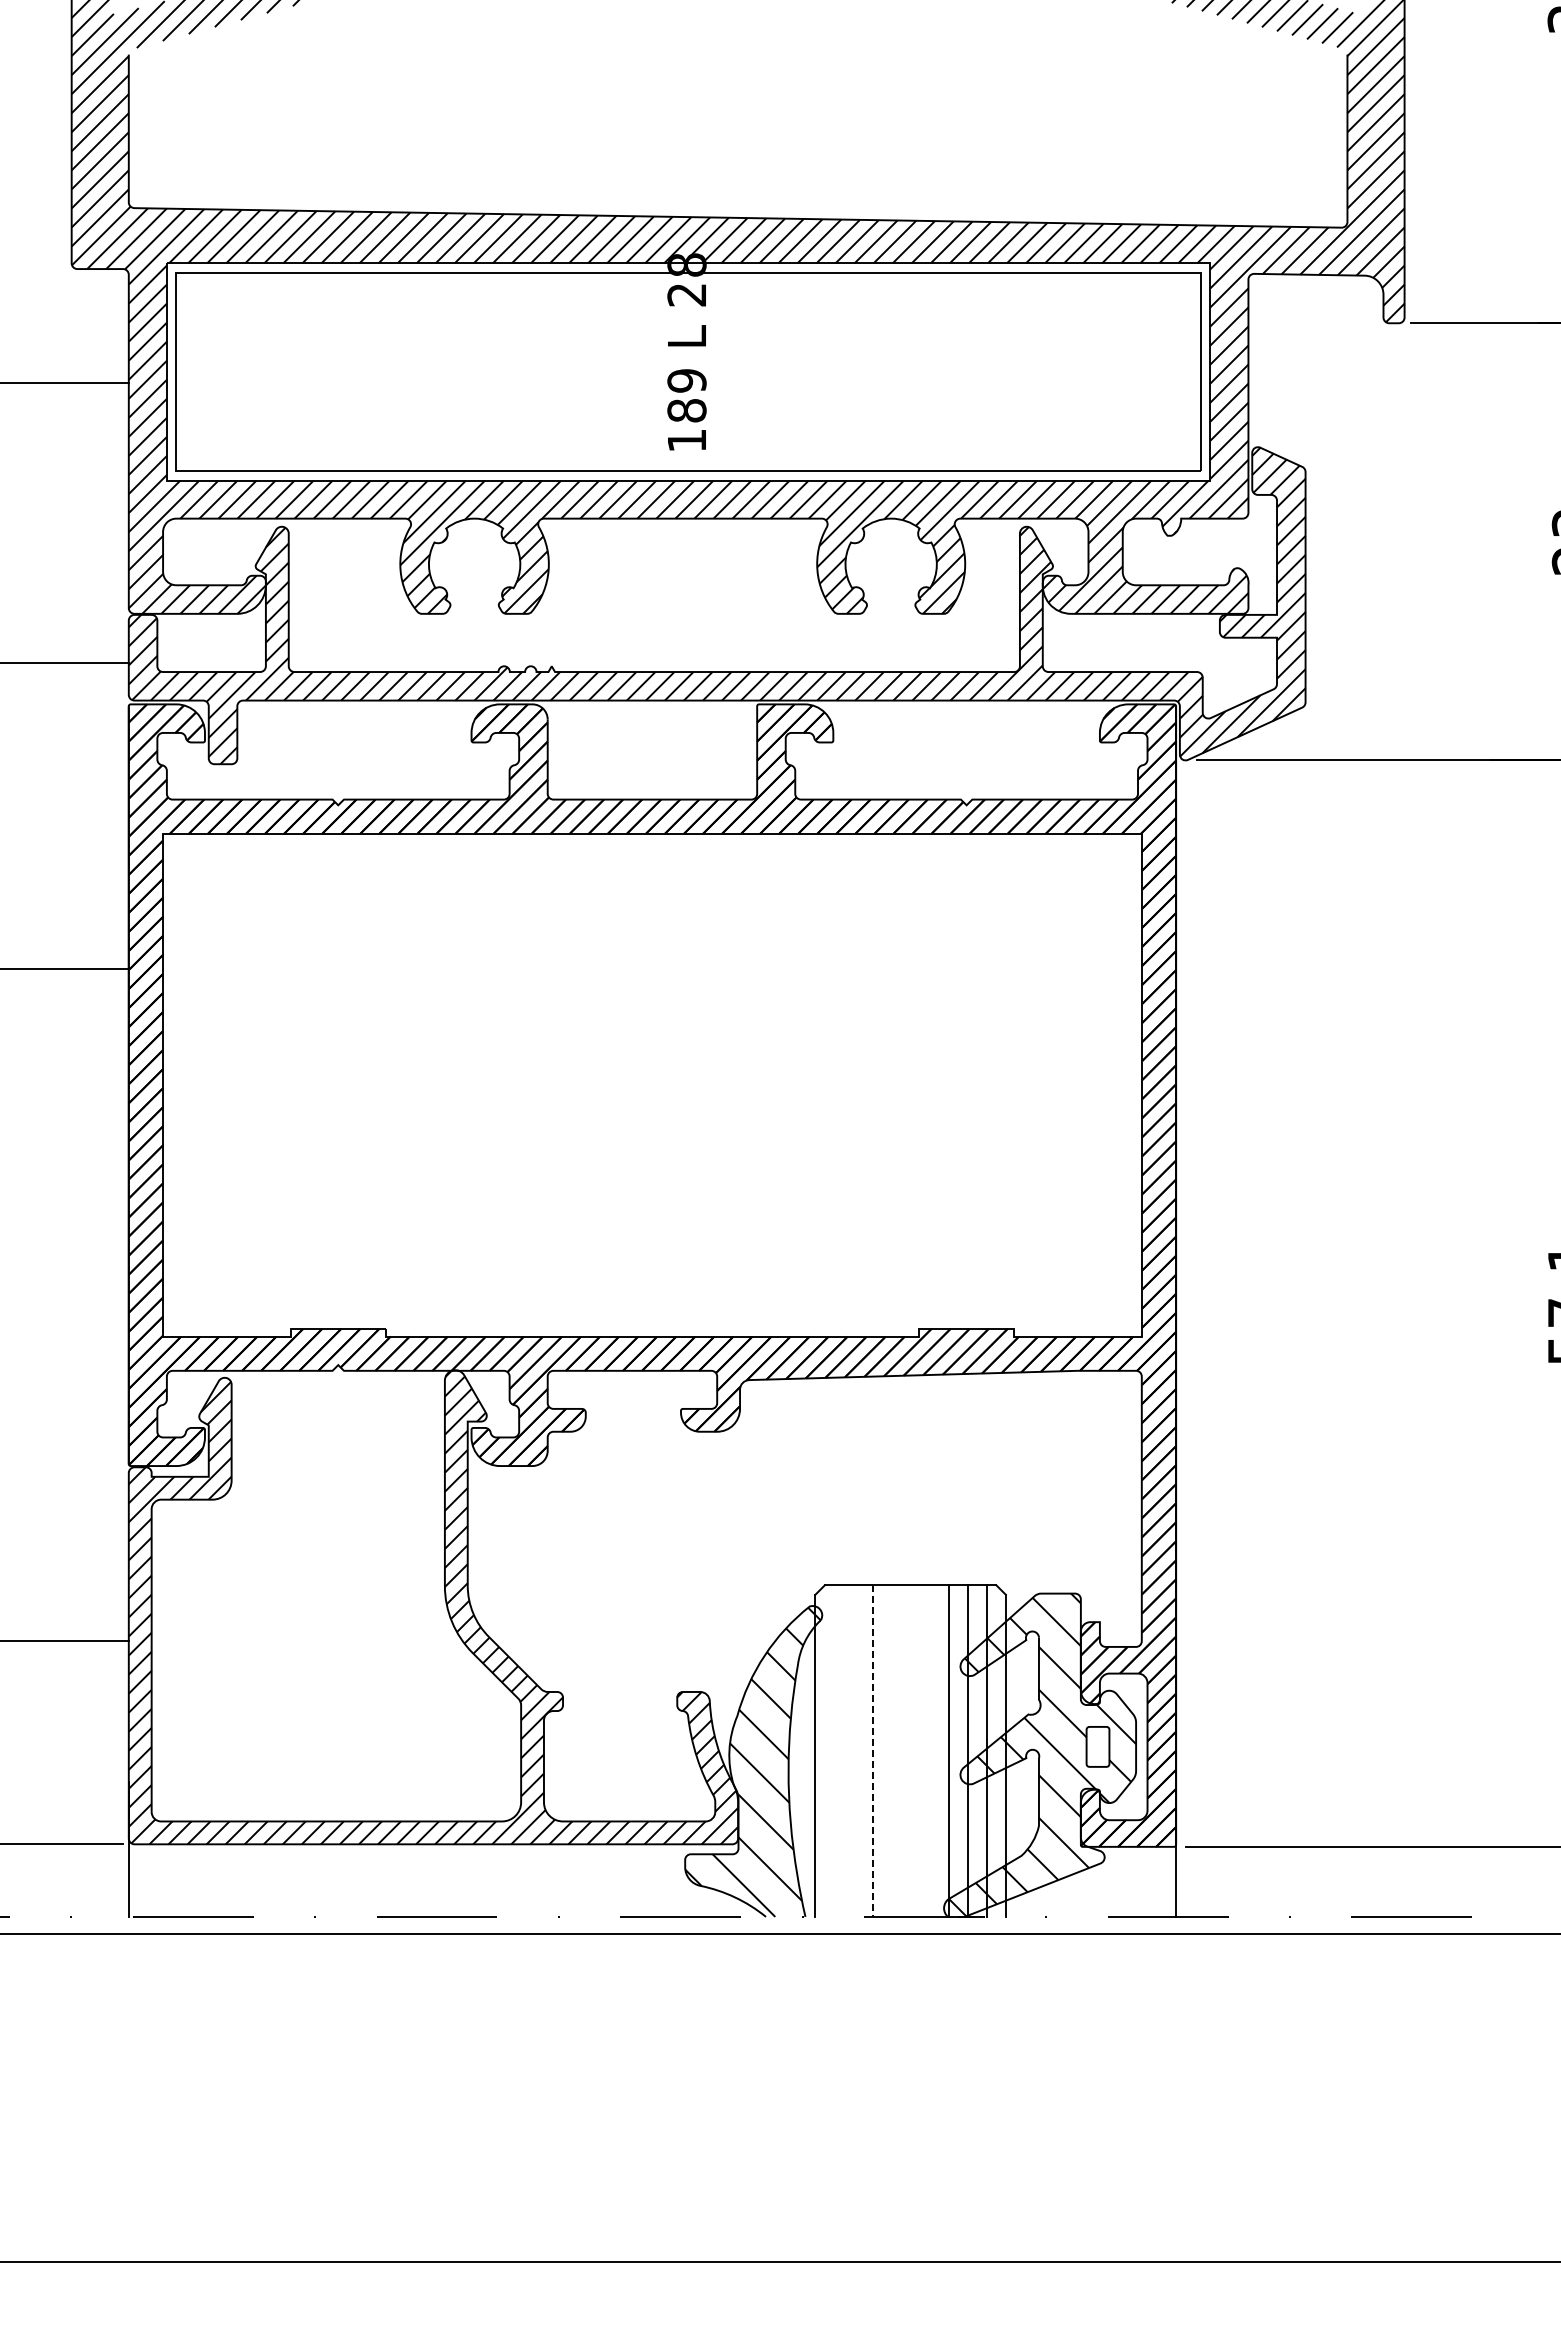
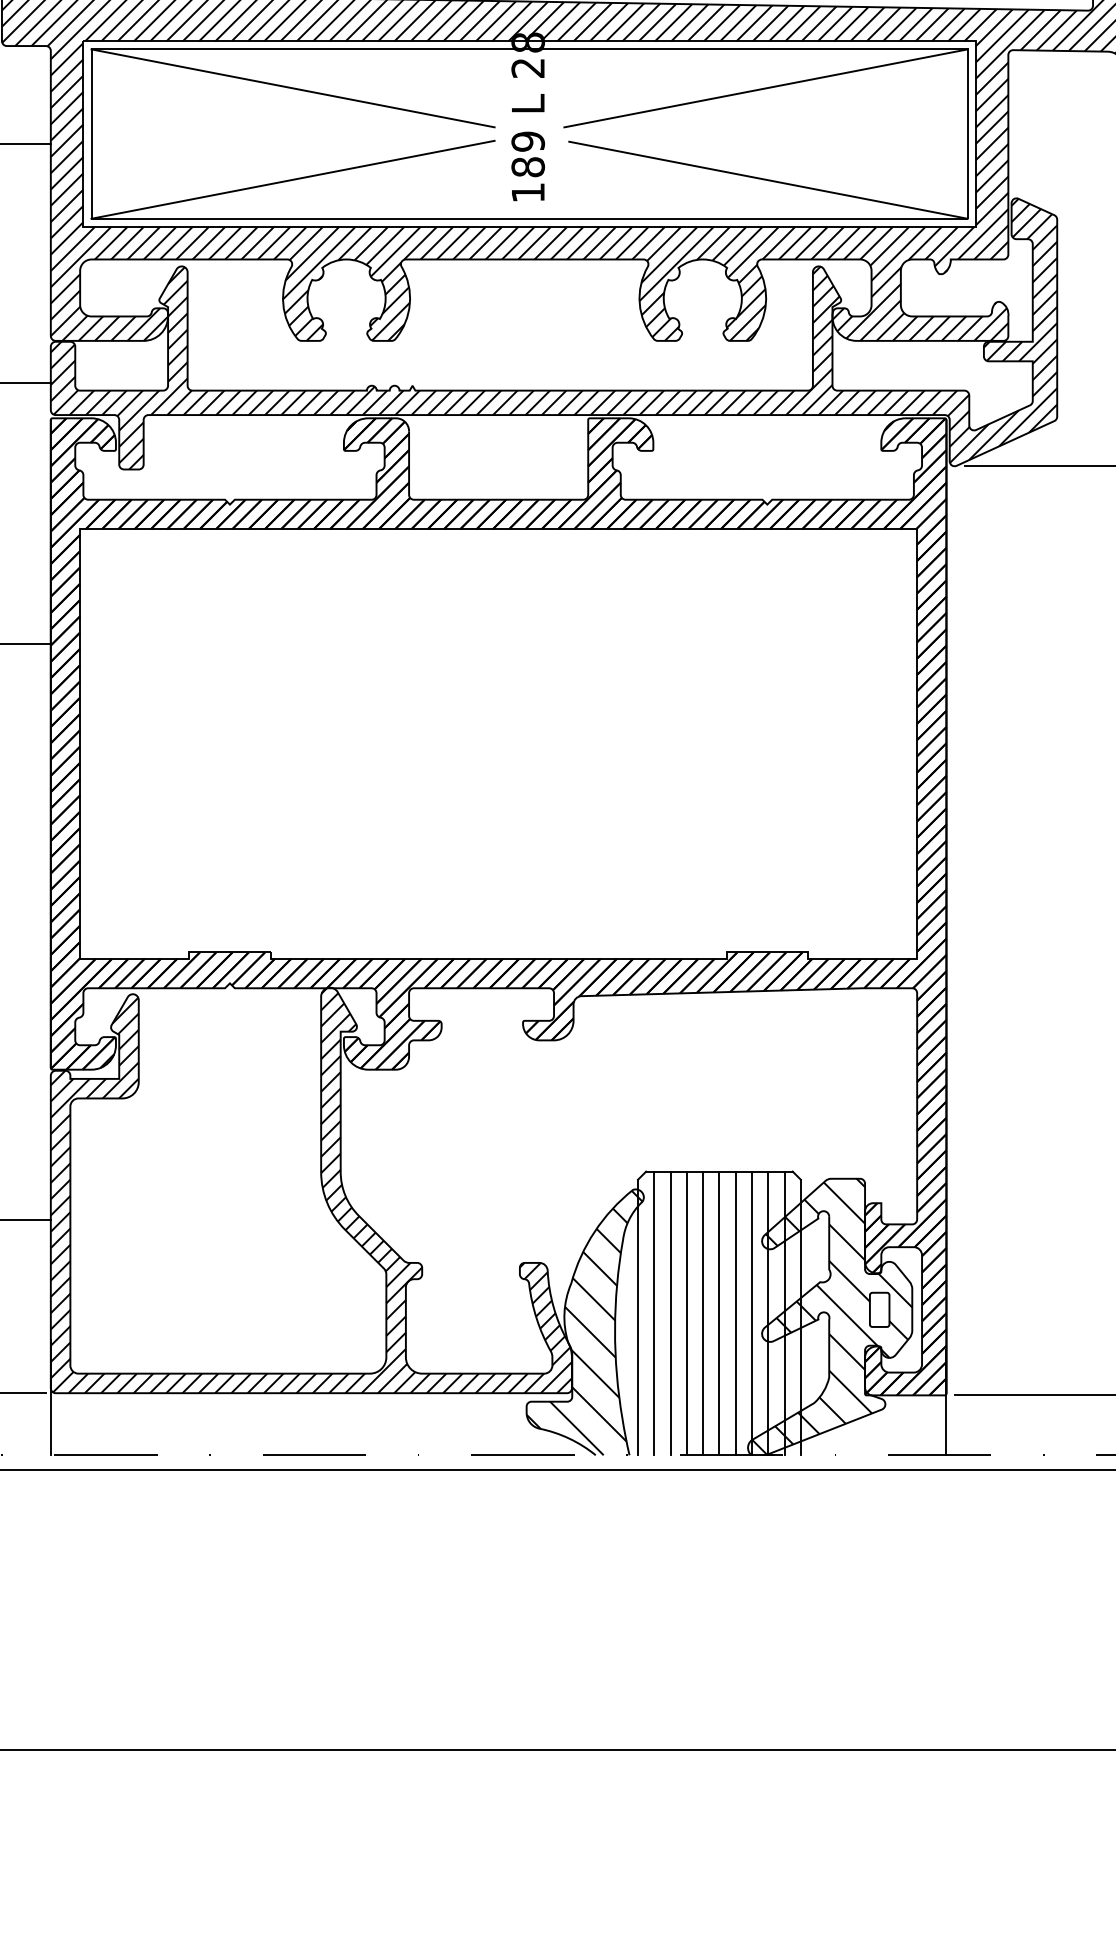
line: (411, 318) -> (292, 88), added
line: (964, 318) -> (765, 88), added
line: (411, 425) -> (292, 179), added
line: (967, 425) -> (768, 179), added
line: (834, 1750) -> (654, 1312), added
line: (853, 1750) -> (670, 1312), added
line: (891, 1750) -> (703, 1312), added
line: (910, 1750) -> (719, 1312), added
line: (929, 1750) -> (735, 1312), added
line: (872, 1751) -> (686, 1313), dashed -> solid

